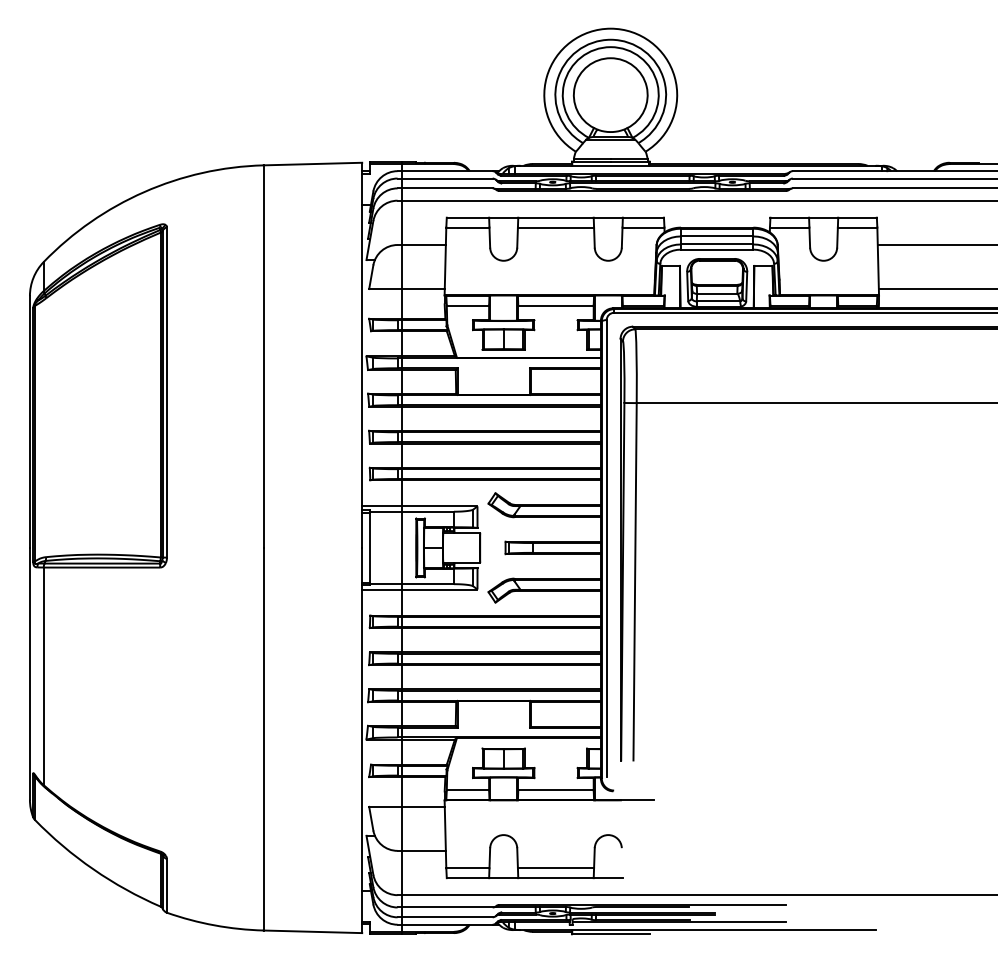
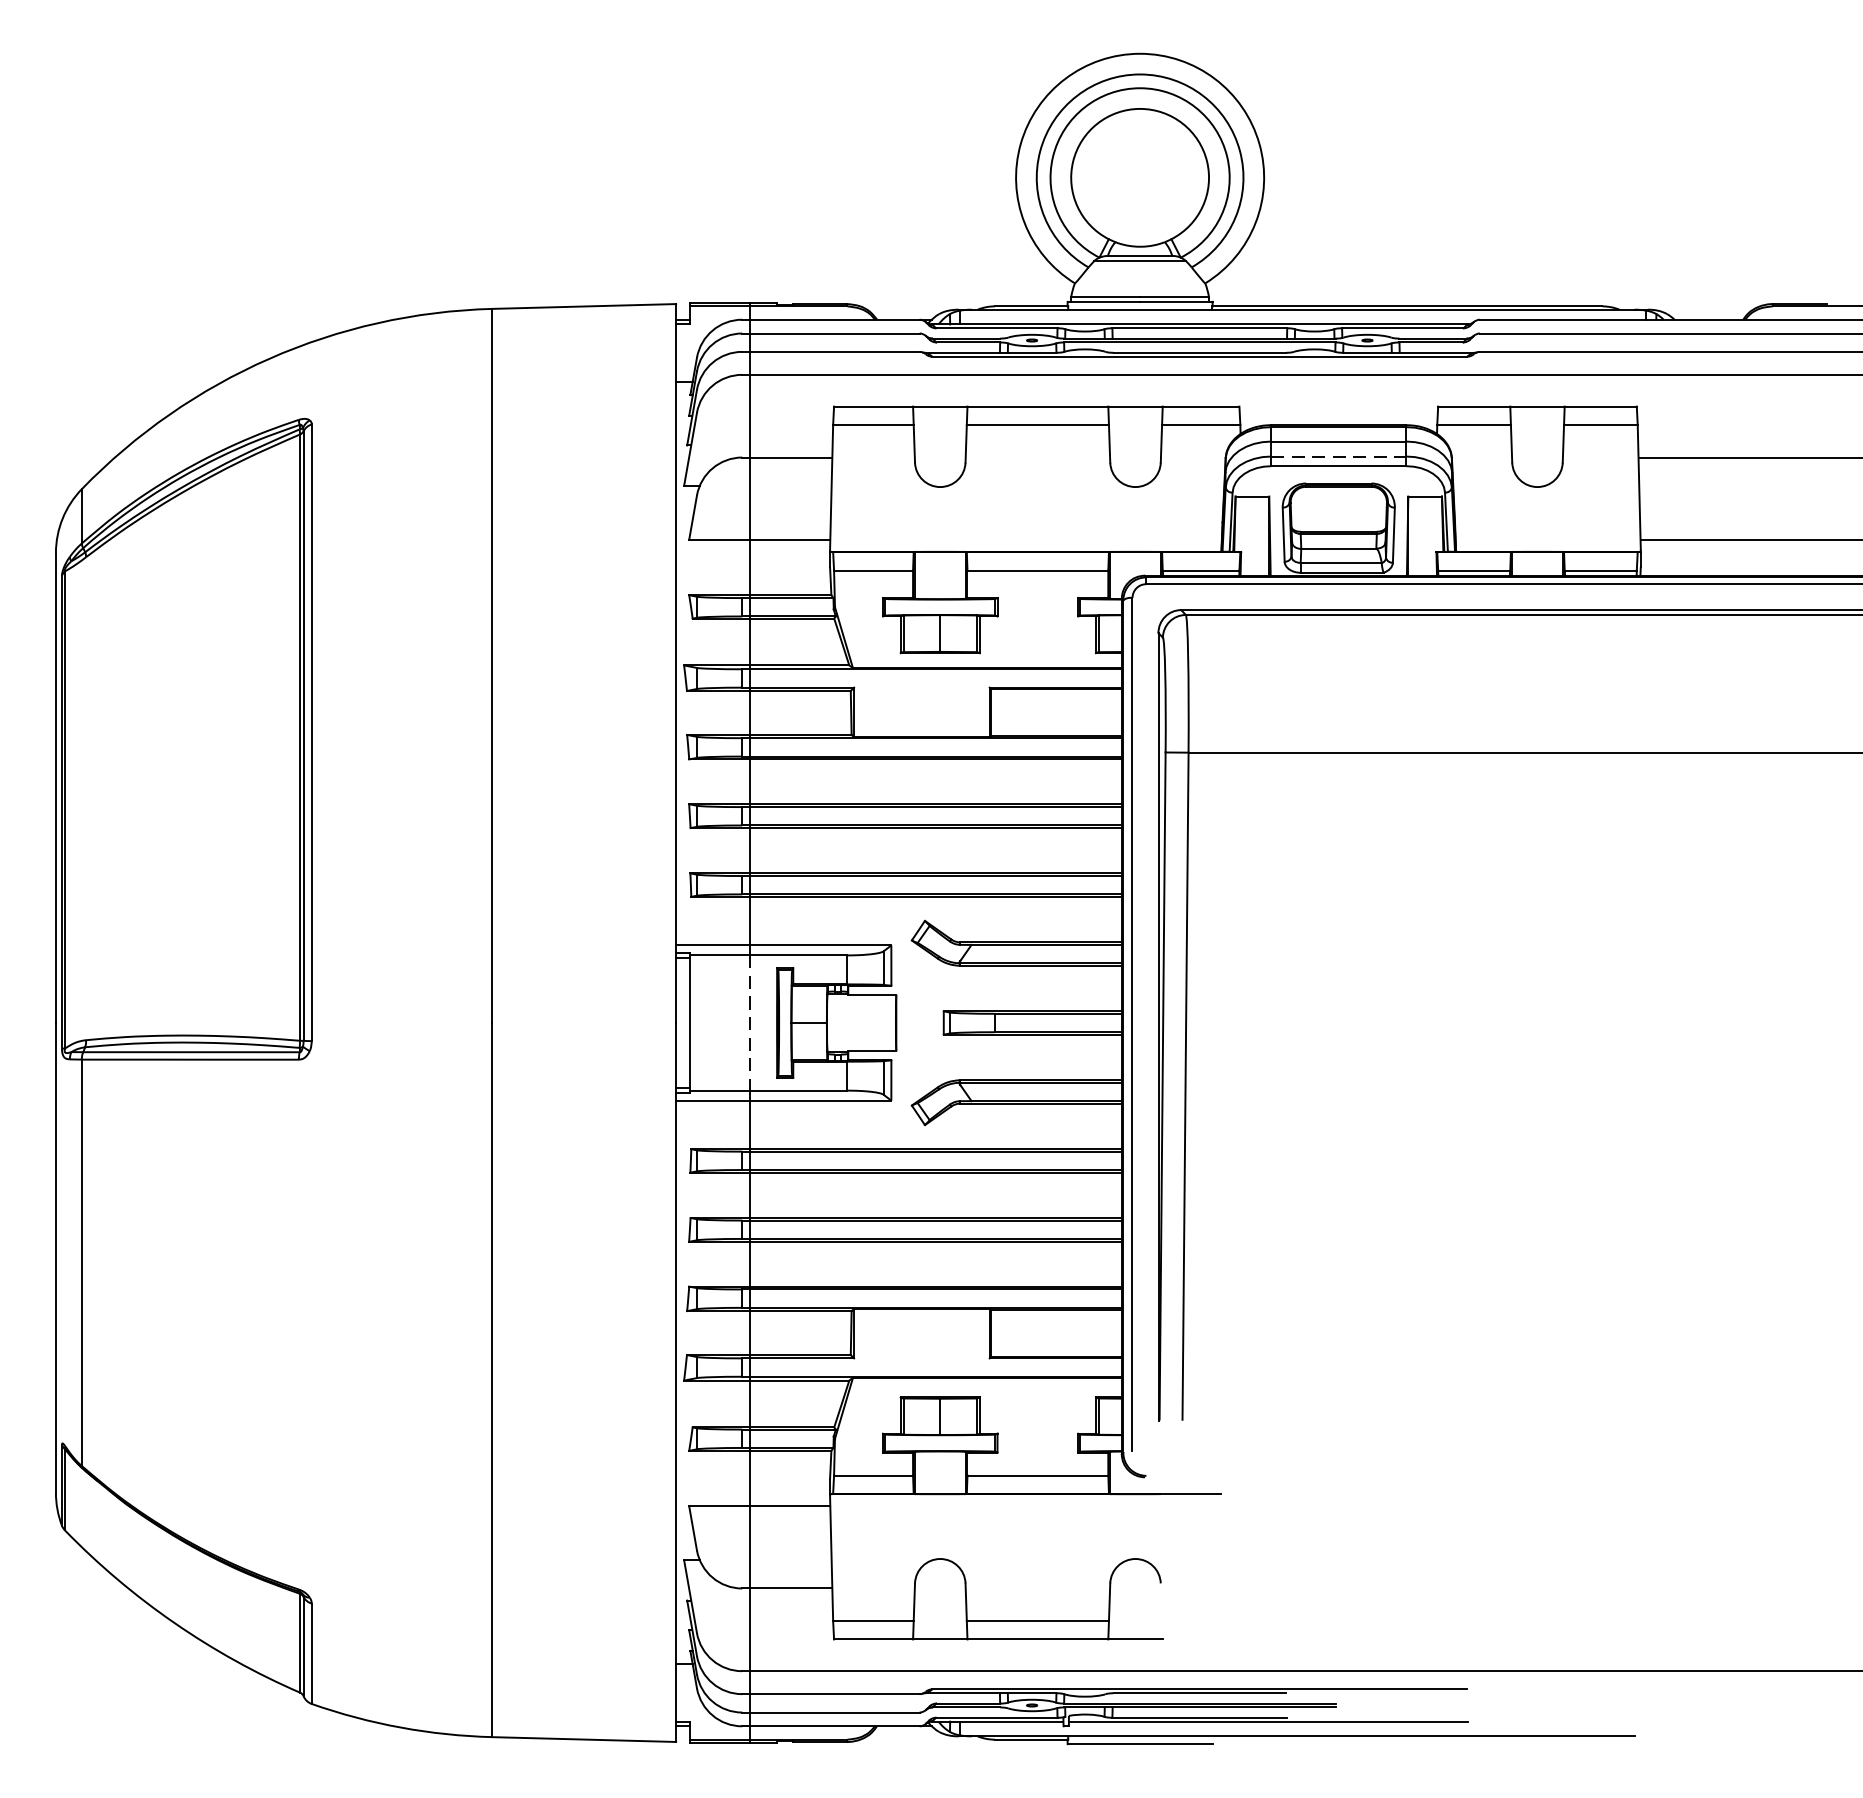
line: (717, 244) -> (1339, 456), solid -> dashed
line: (401, 548) -> (749, 1024), solid -> dashed

